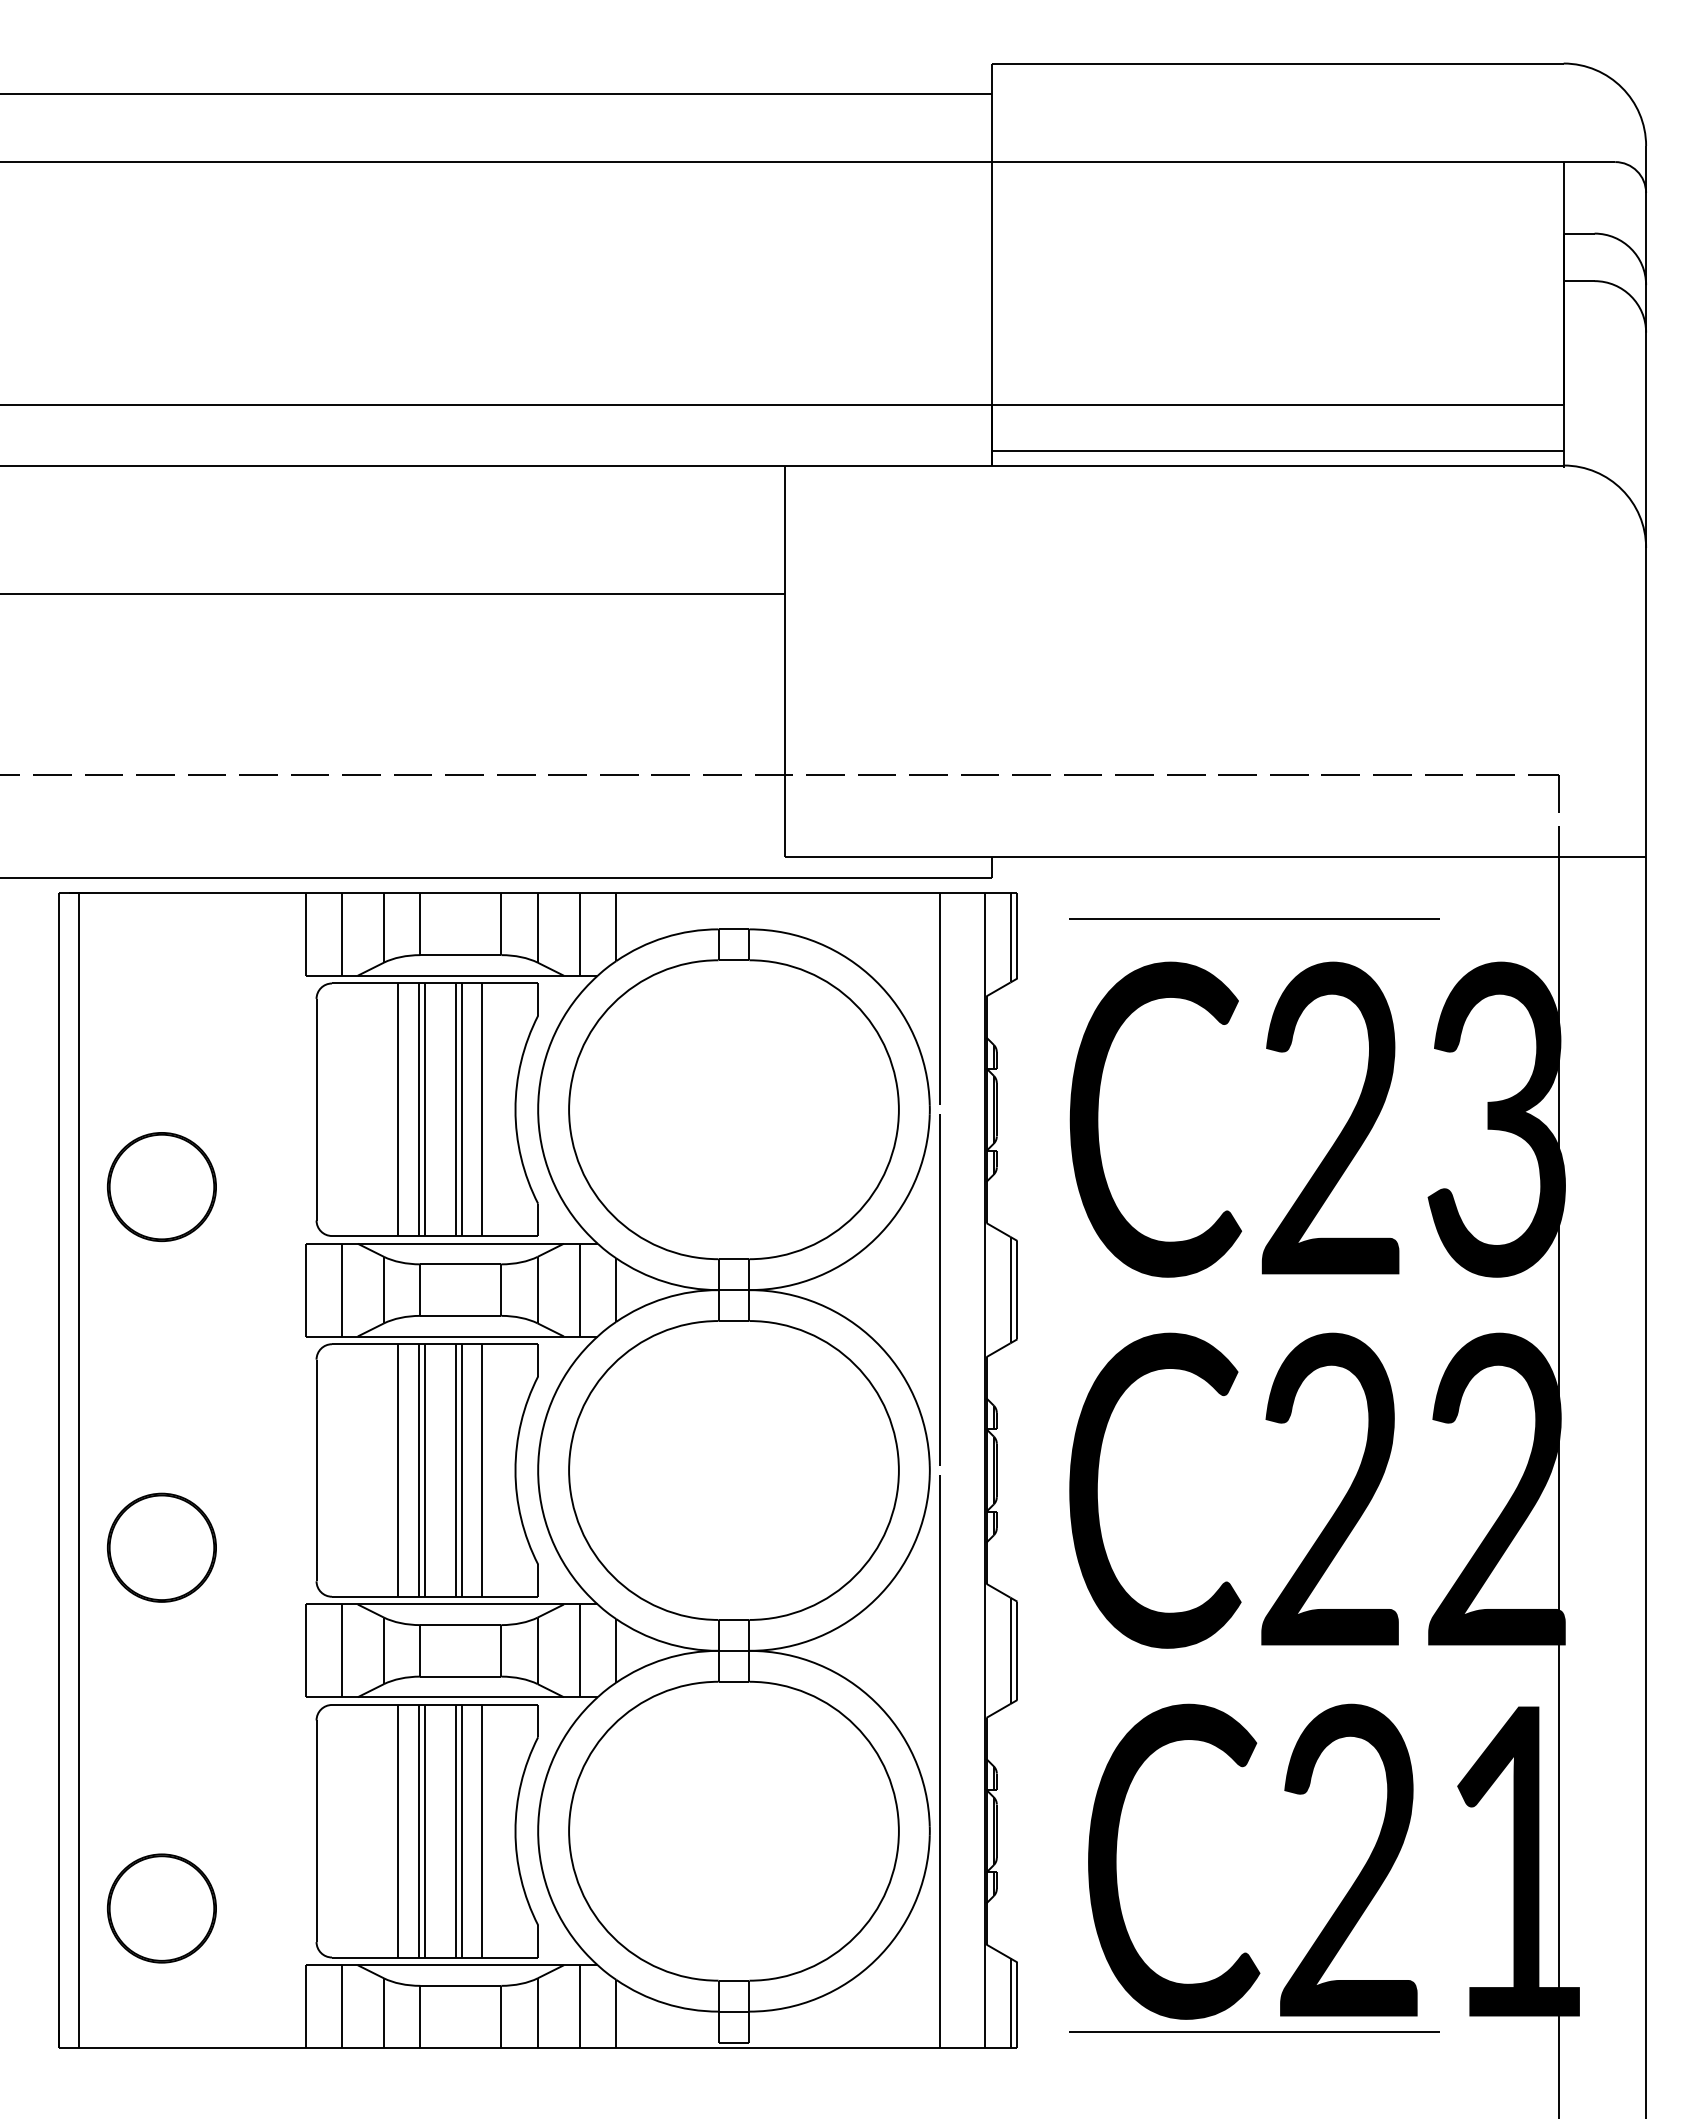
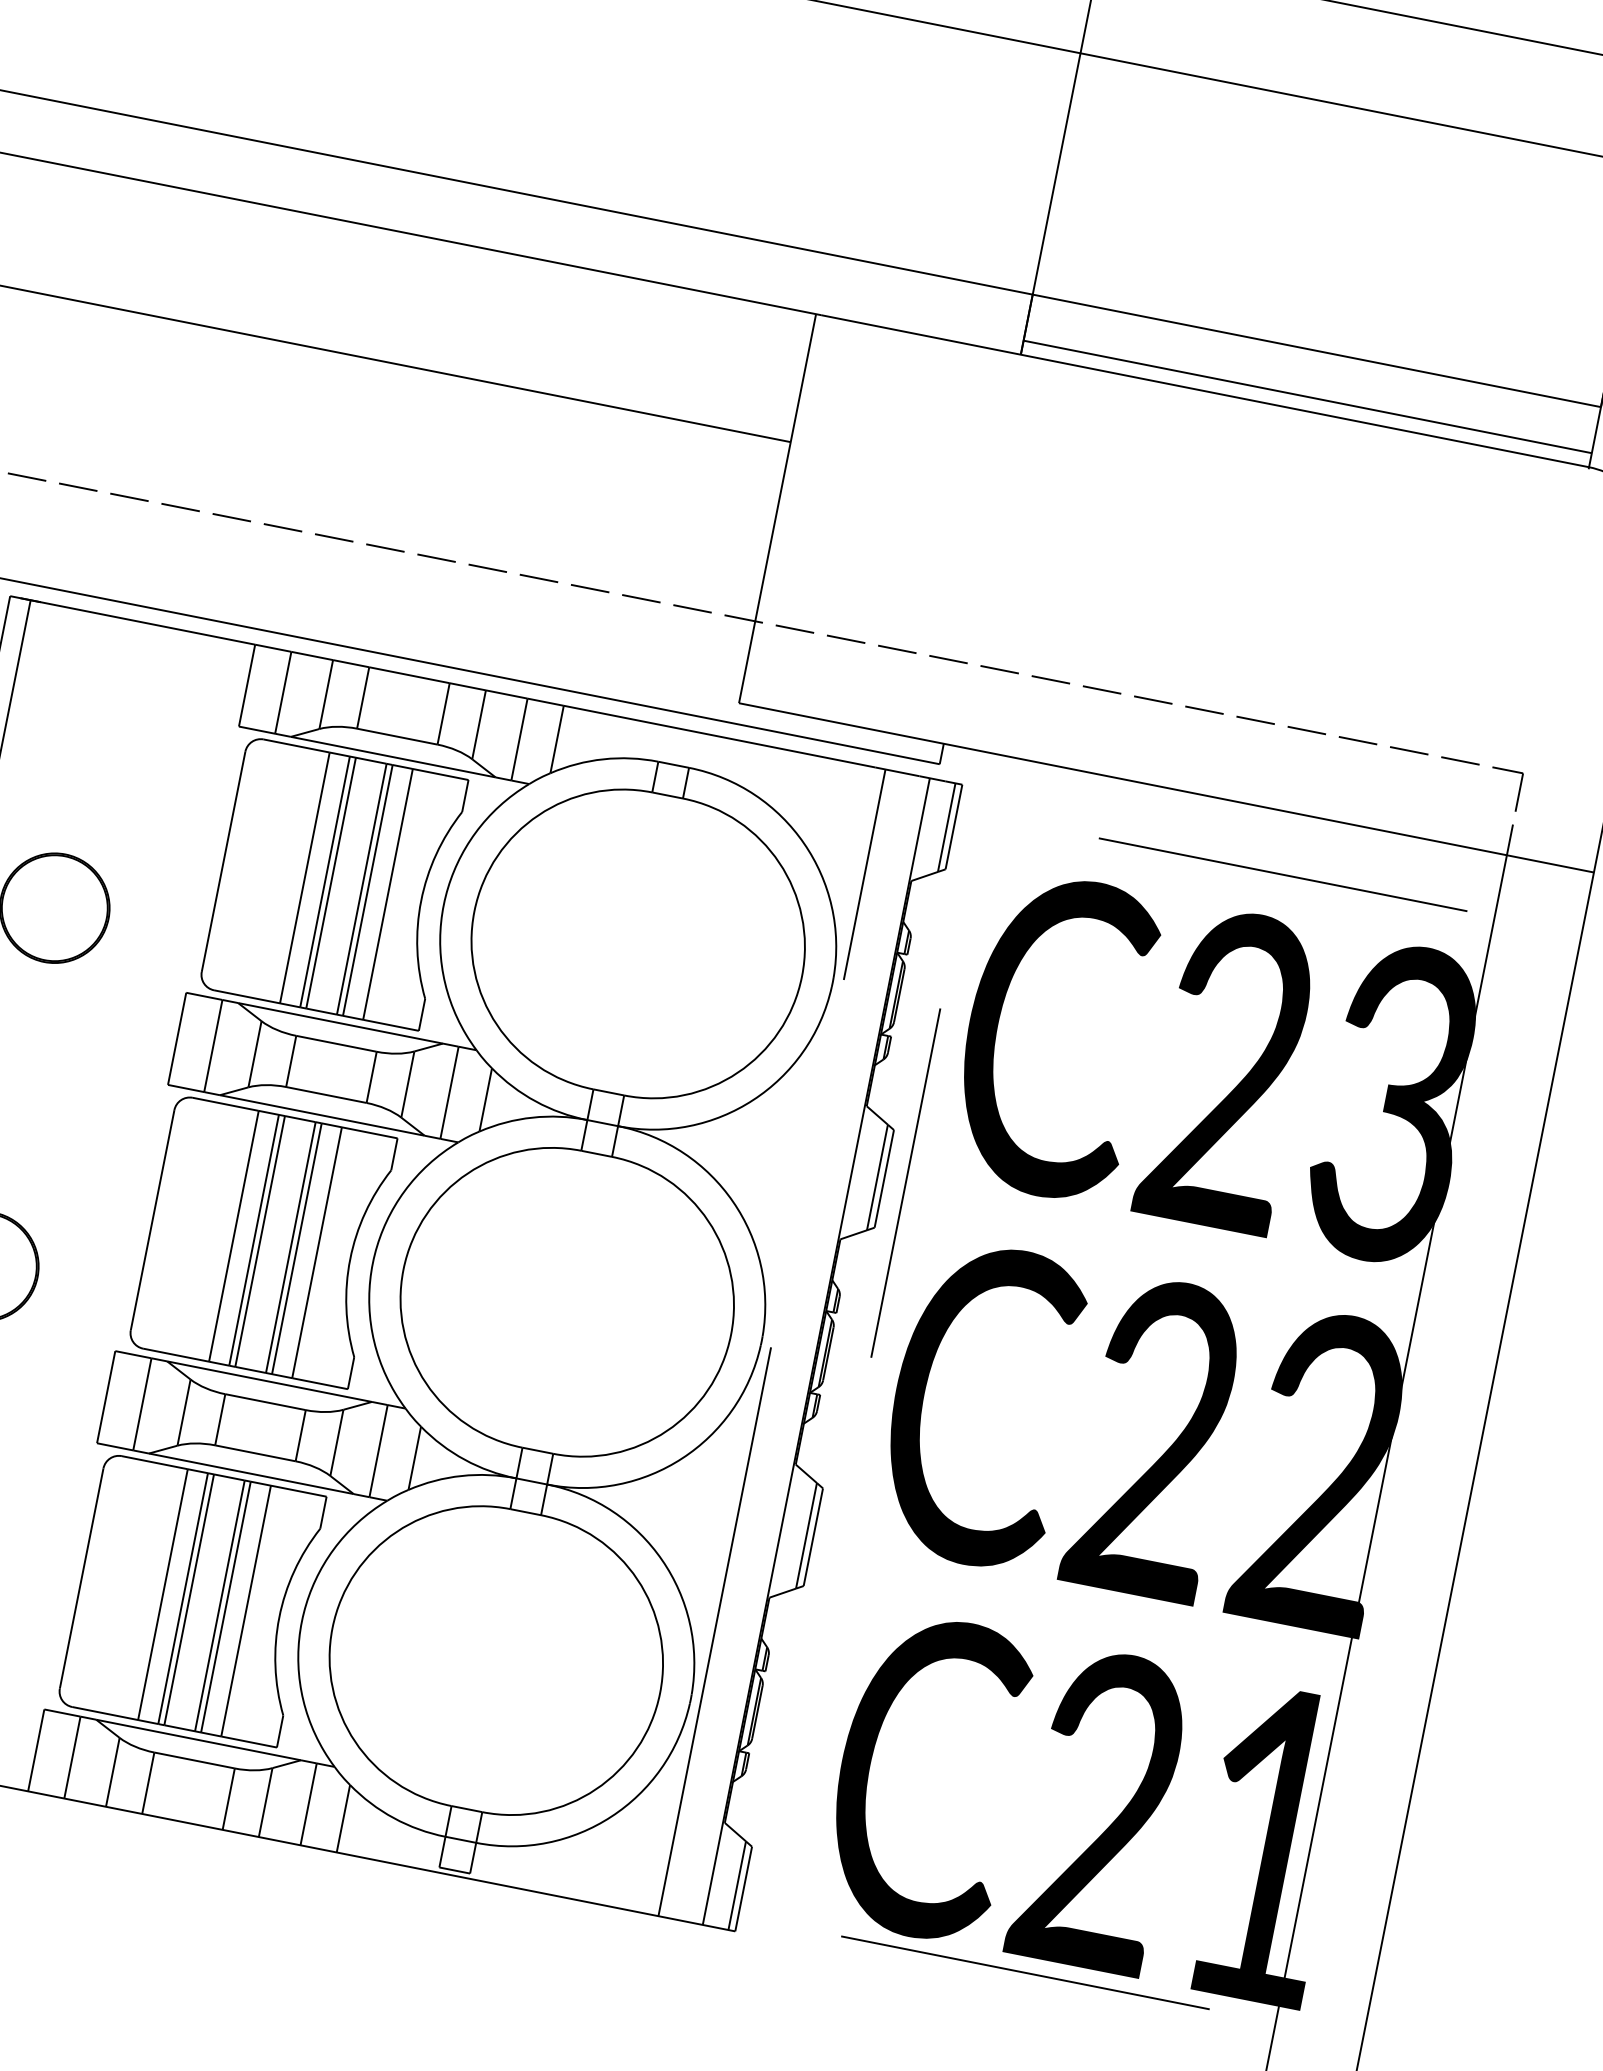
line: (1254, 918) -> (1283, 874), moved
line: (939, 1289) -> (905, 1182), moved
line: (1254, 2031) -> (1025, 1972), moved

